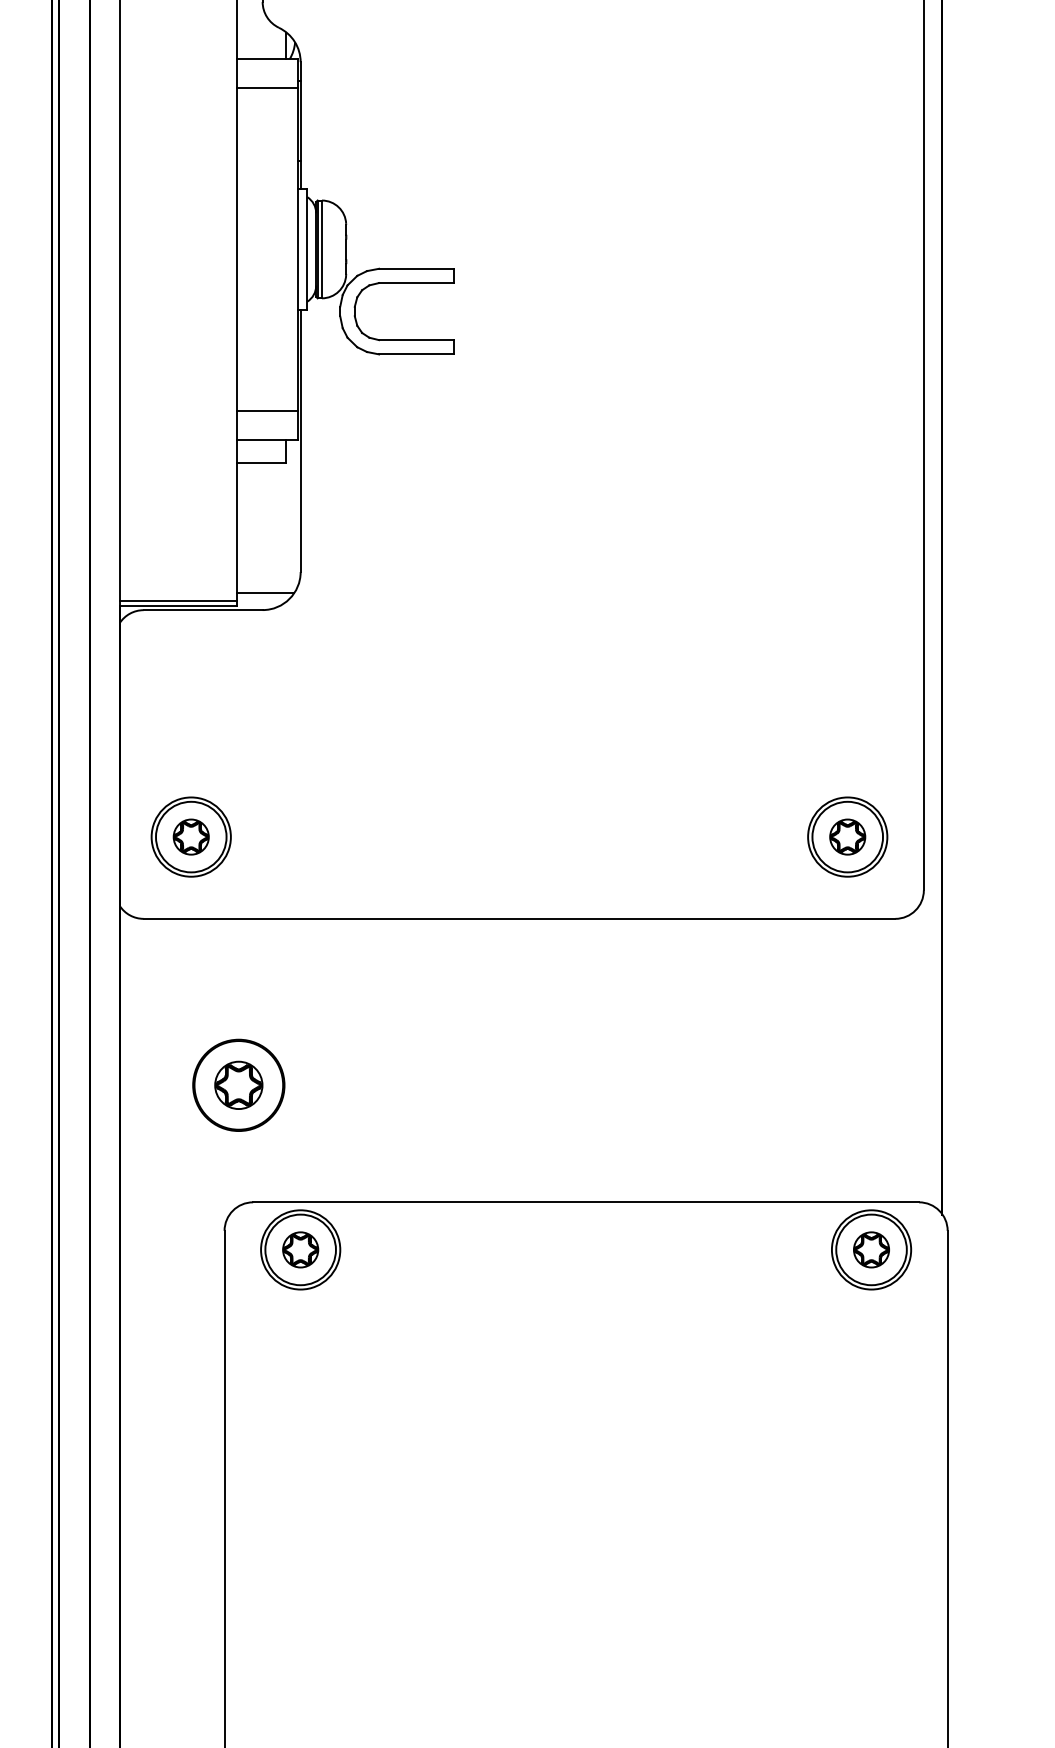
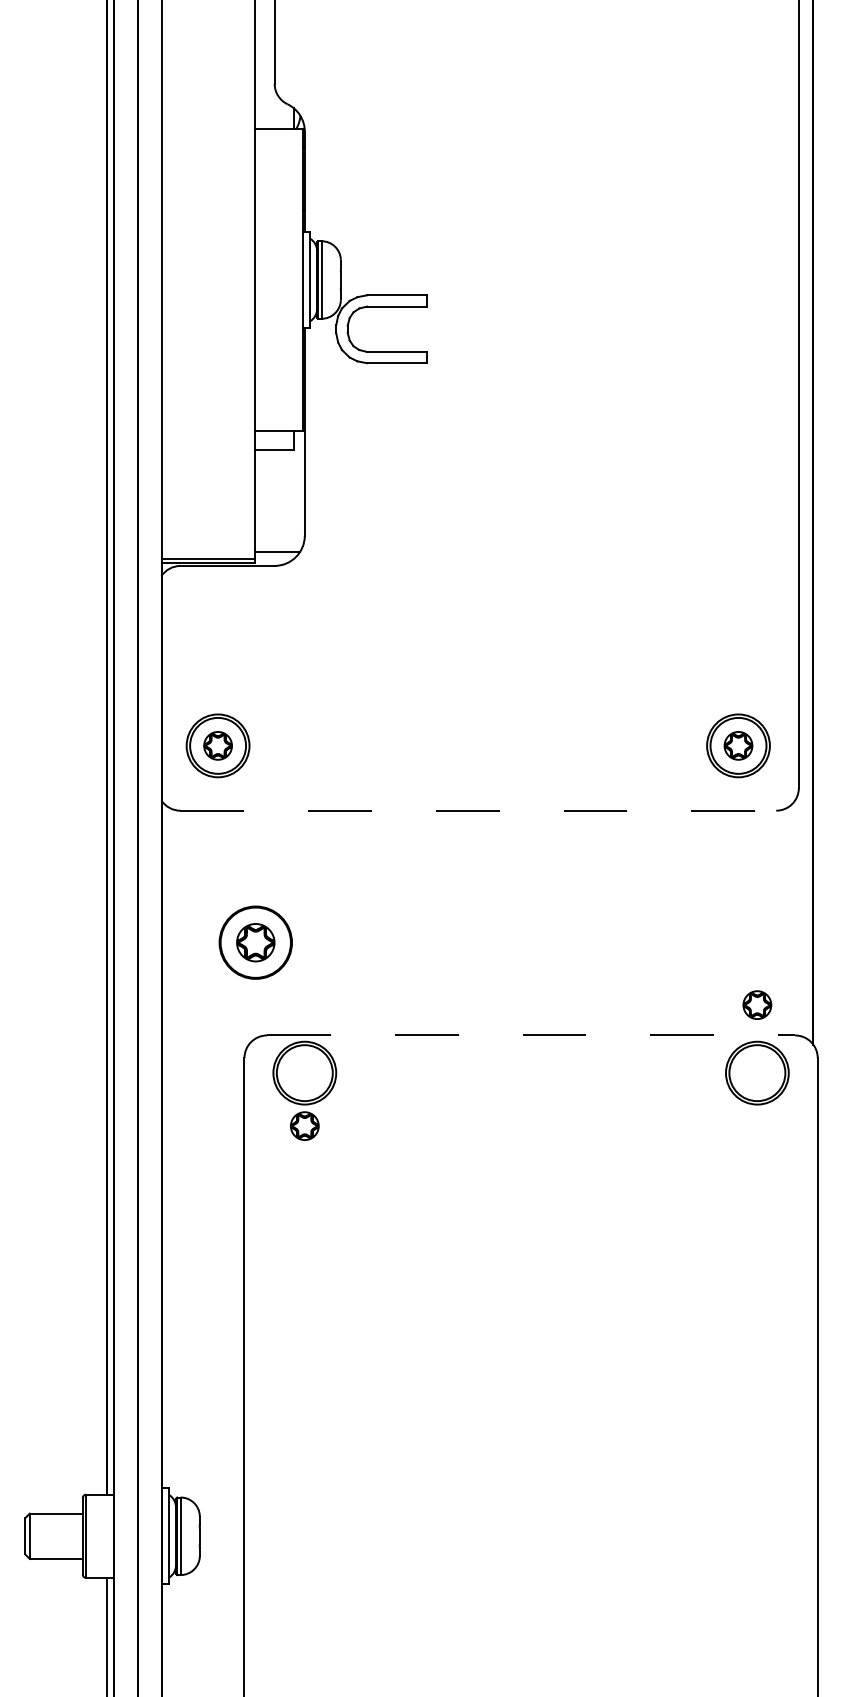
line: (267, 87) -> (278, 151), removed
line: (267, 411) -> (278, 408), removed
line: (519, 918) -> (478, 810), solid -> dashed
line: (586, 1202) -> (531, 1035), solid -> dashed
part: (300, 1249) -> (304, 1125), moved
part: (871, 1249) -> (757, 1004), moved

